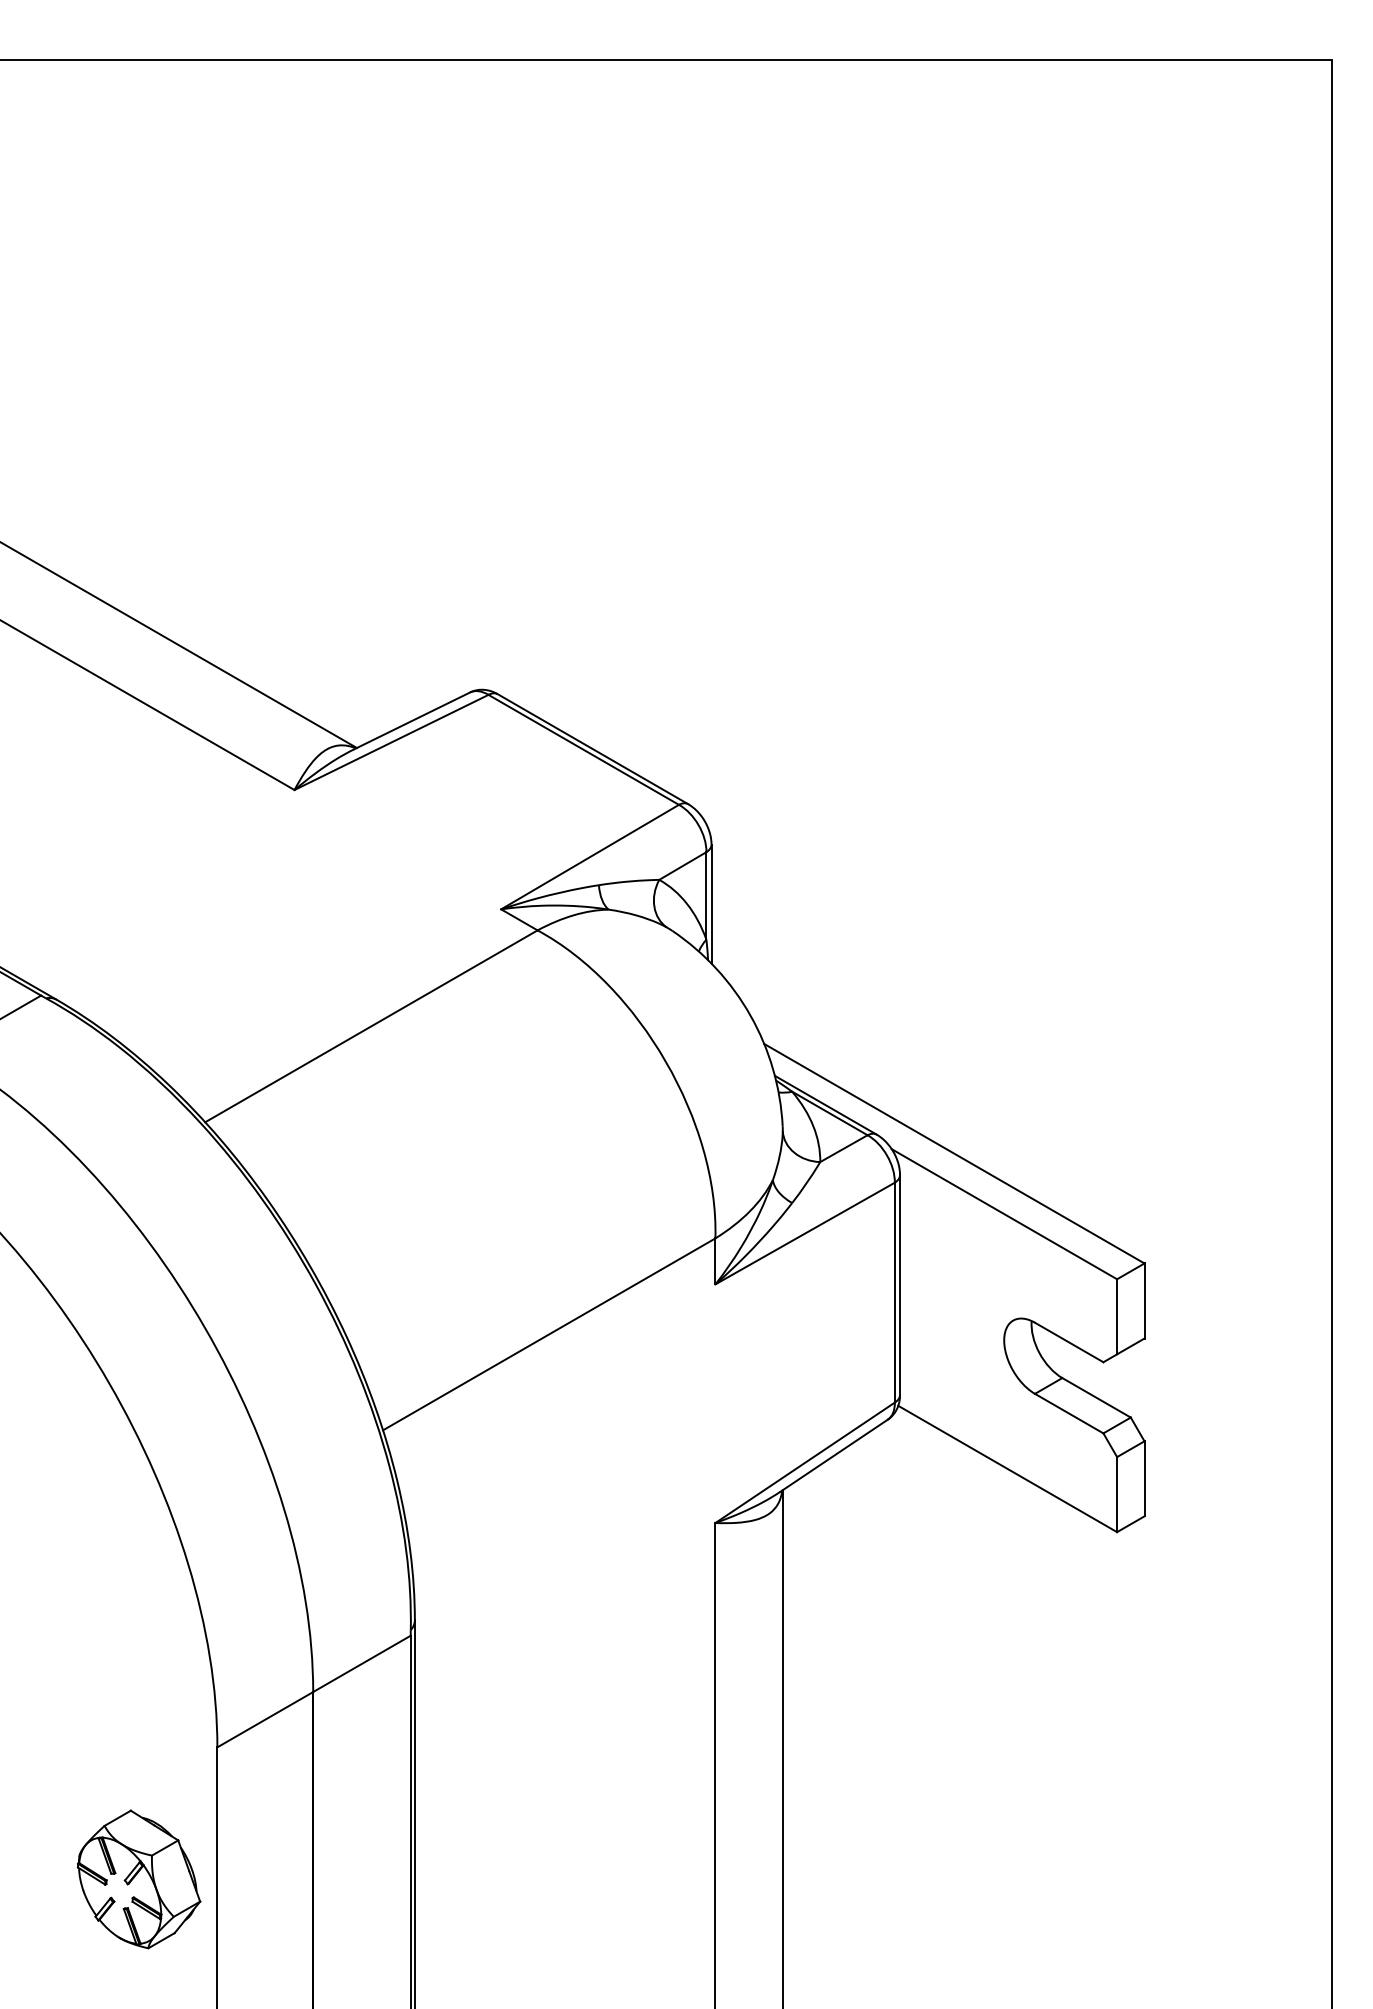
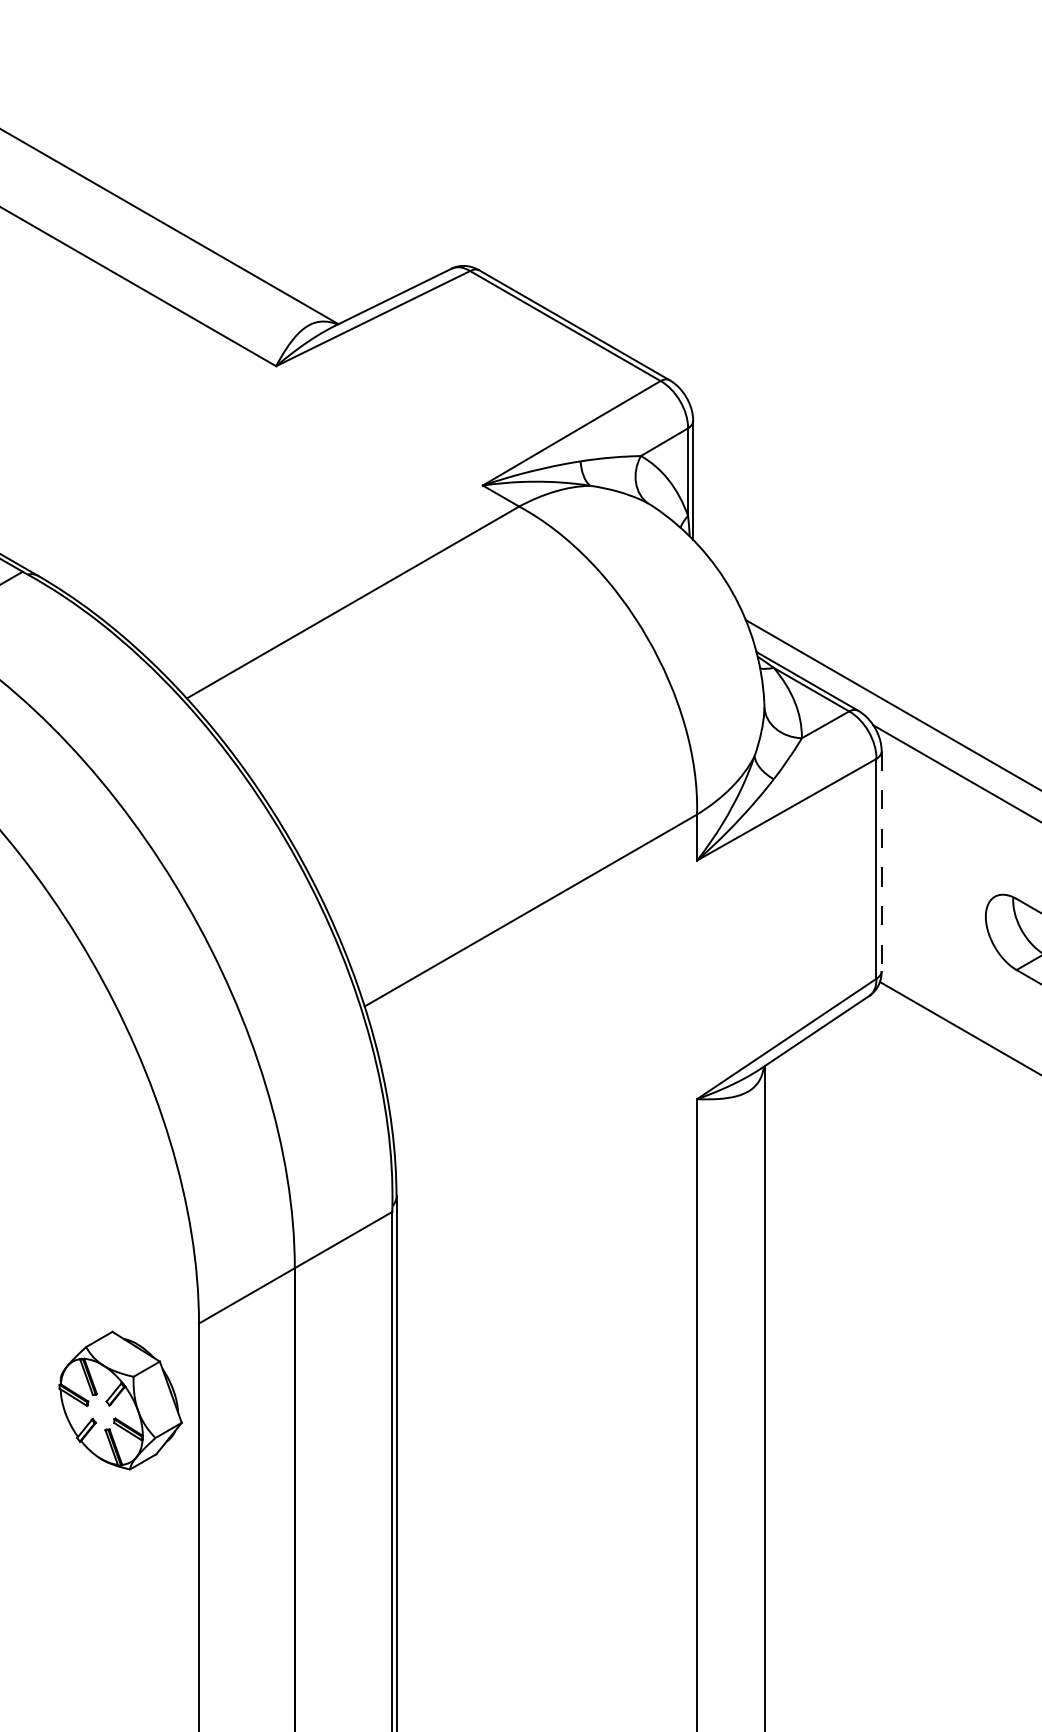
line: (900, 1285) -> (882, 861), solid -> dashed
part: (138, 1879) -> (120, 1400), moved

